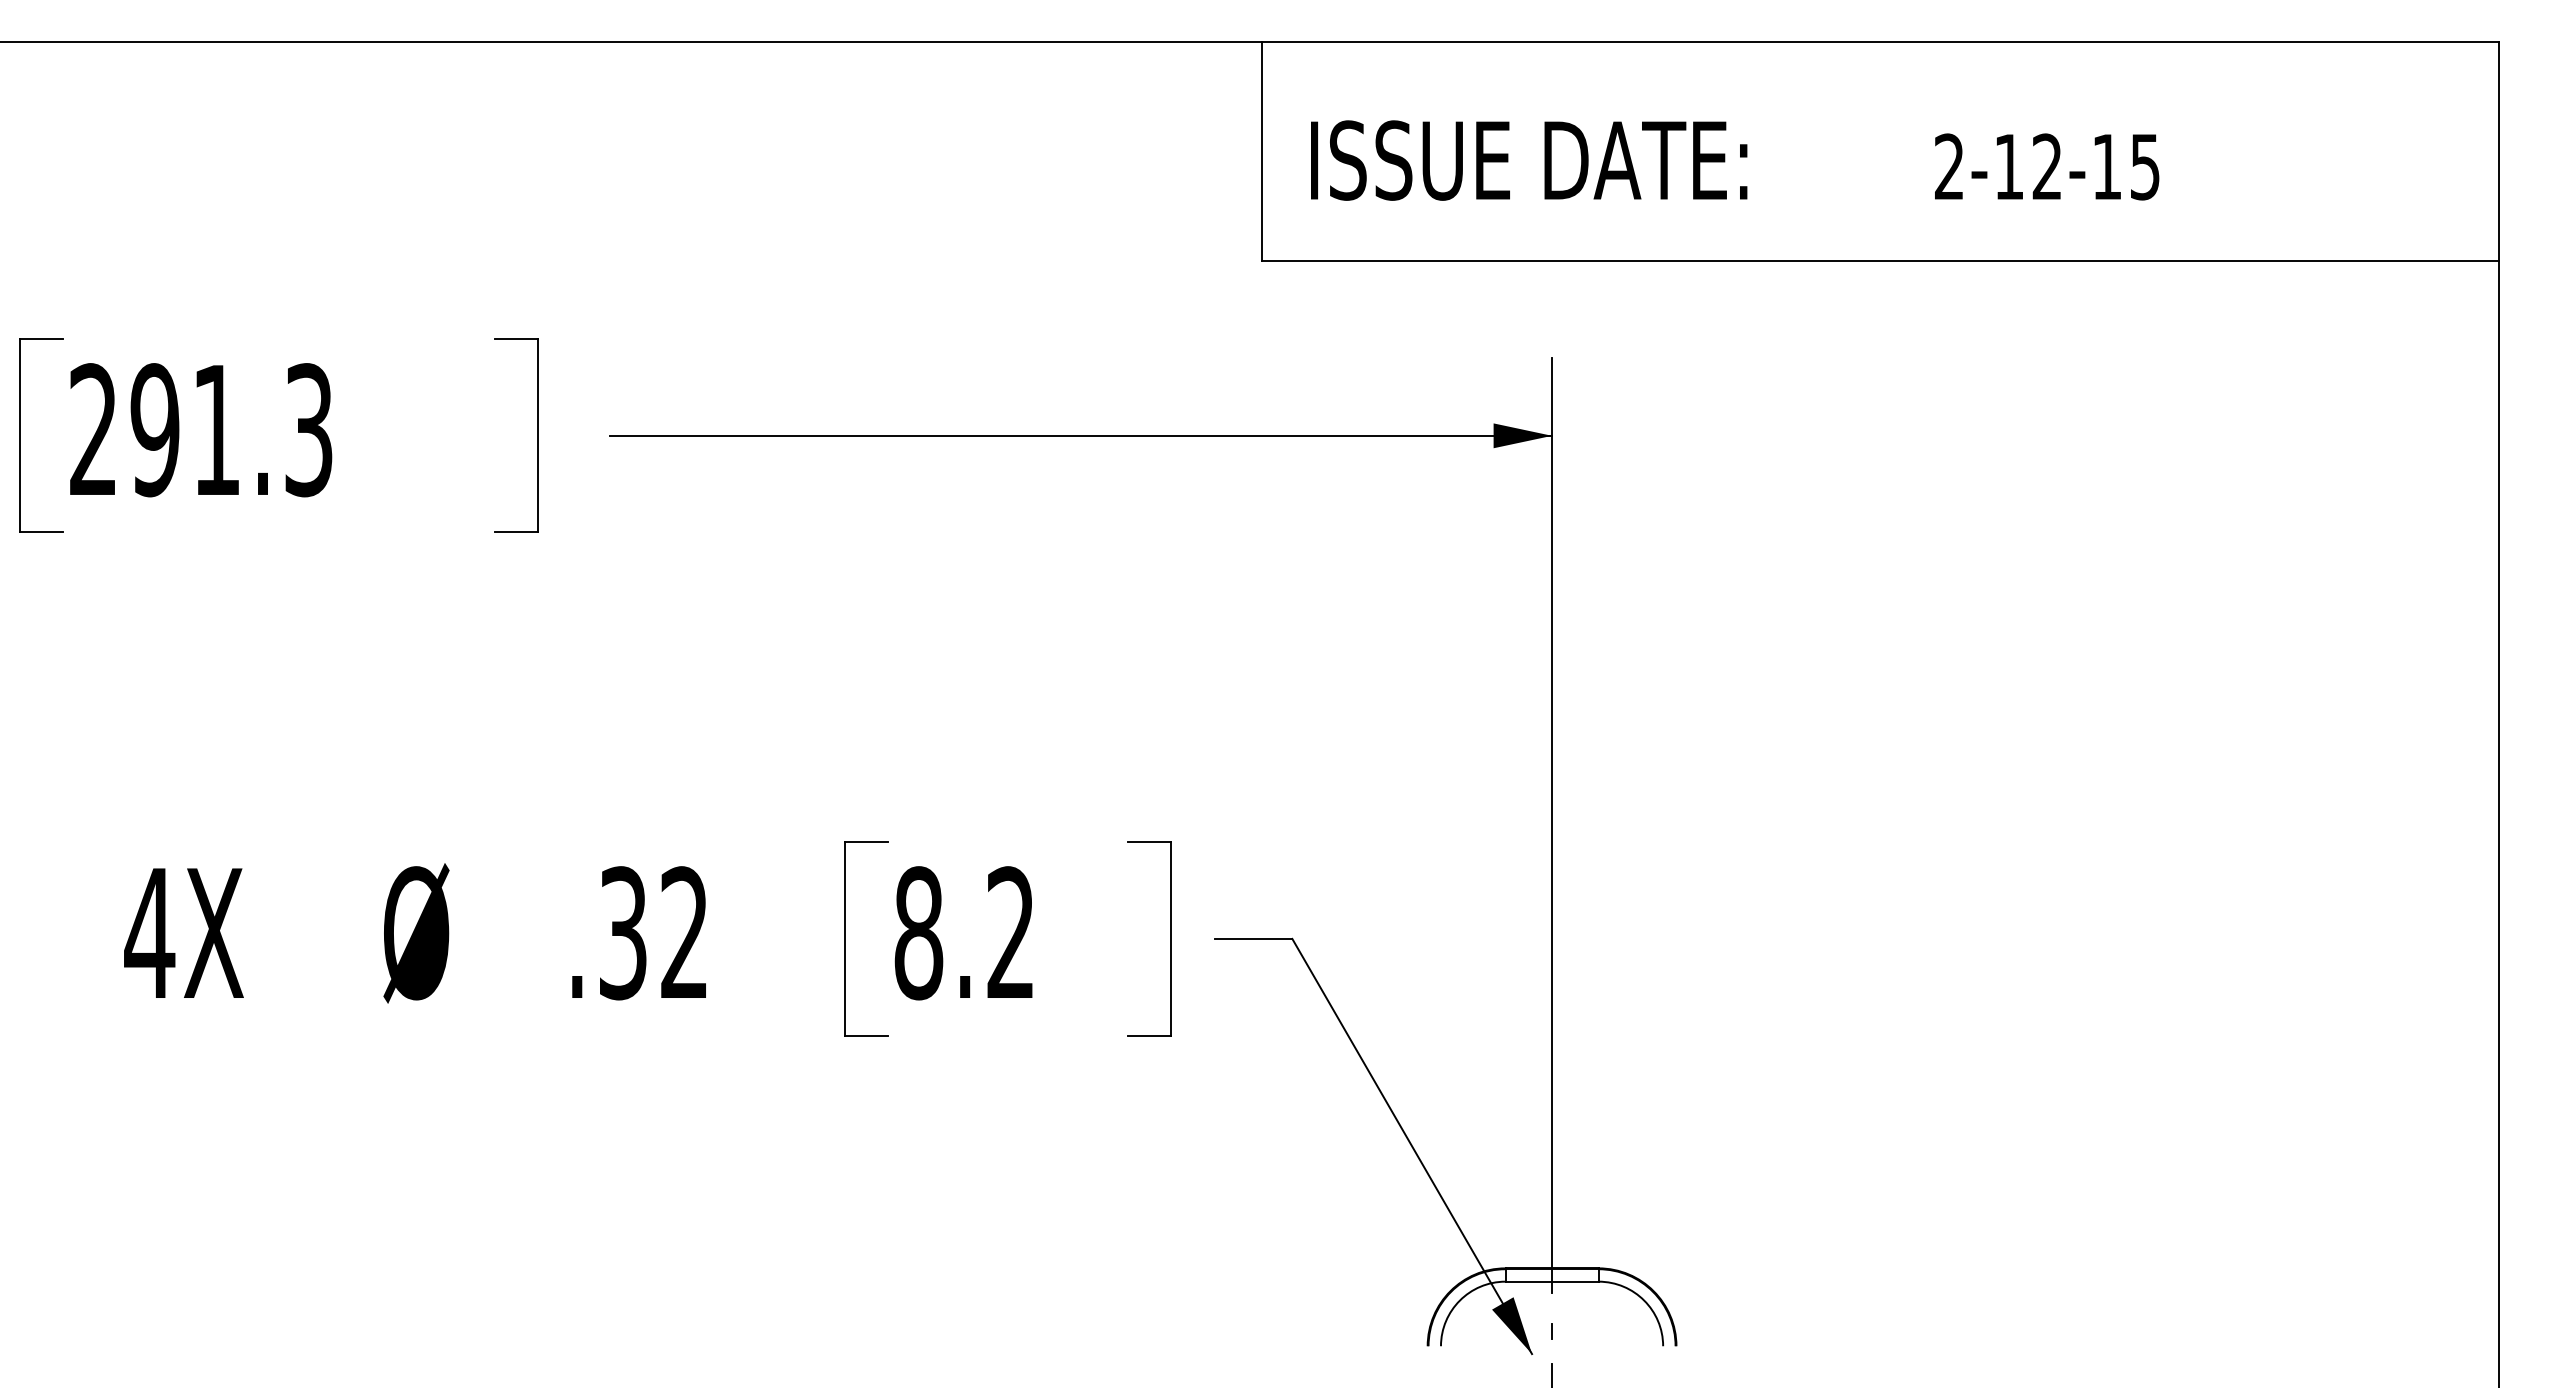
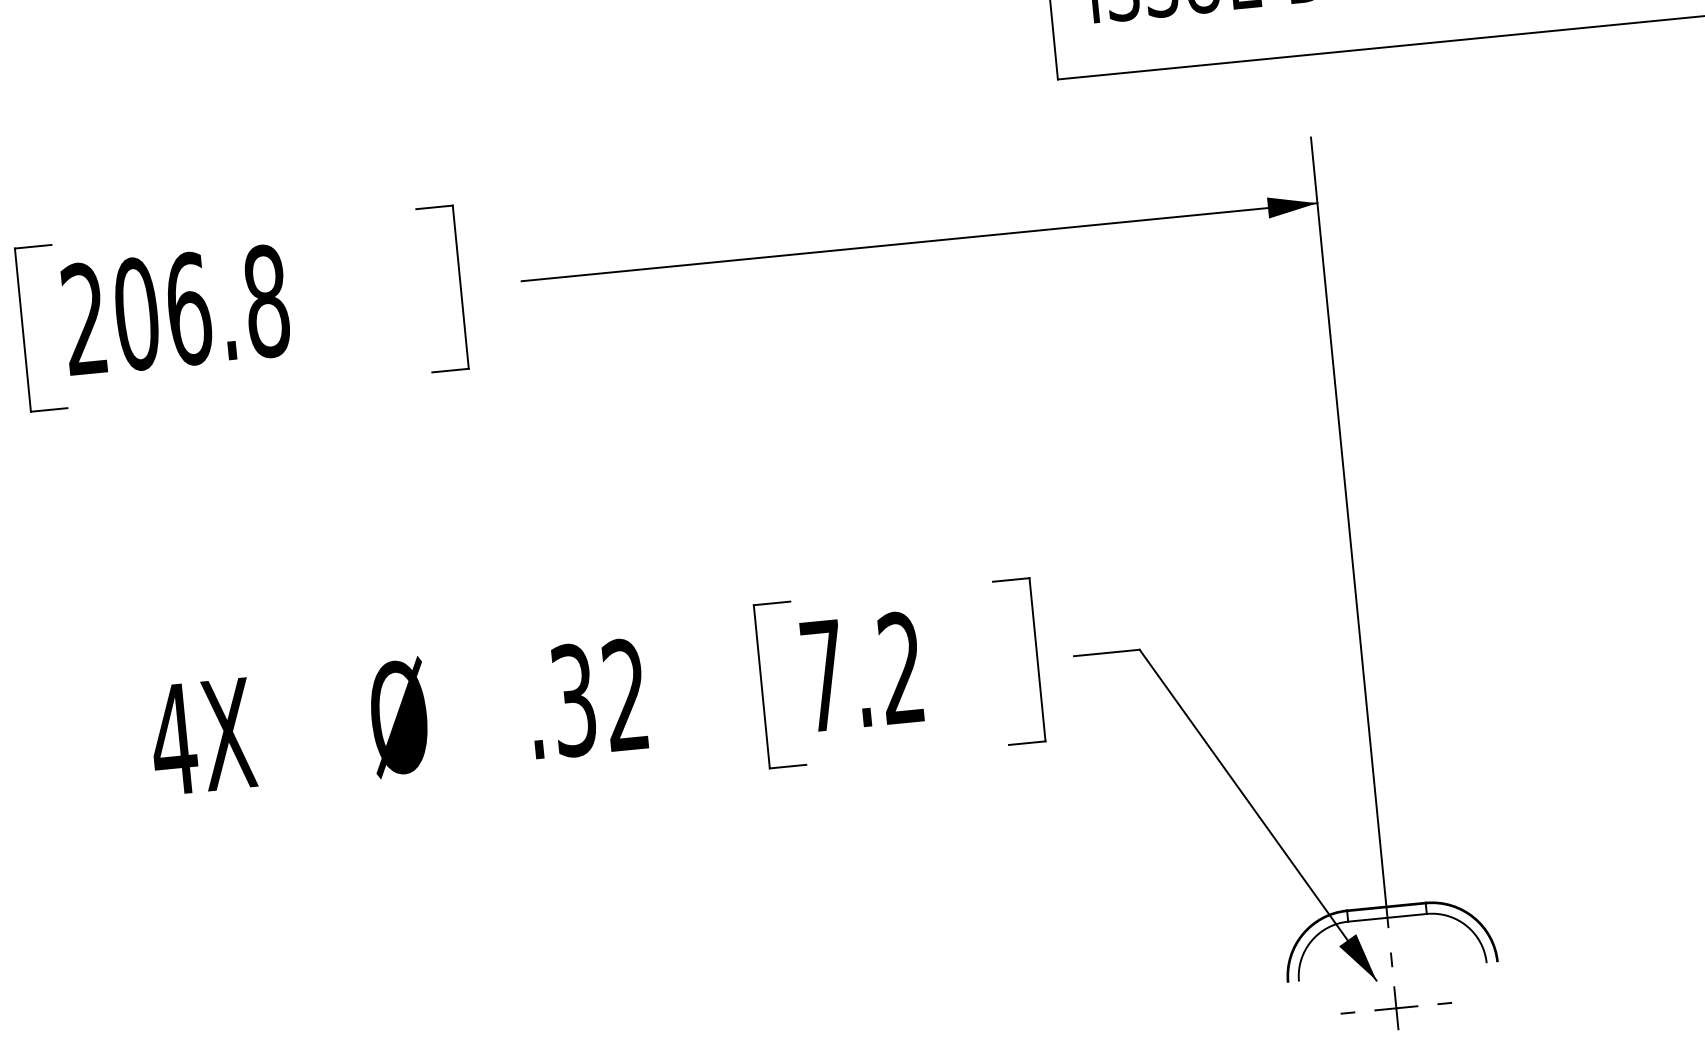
text: (231, 430) -> (201, 308), 291.3 -> 206.8
text: (918, 933) -> (823, 676), 8.2 -> 7.2

